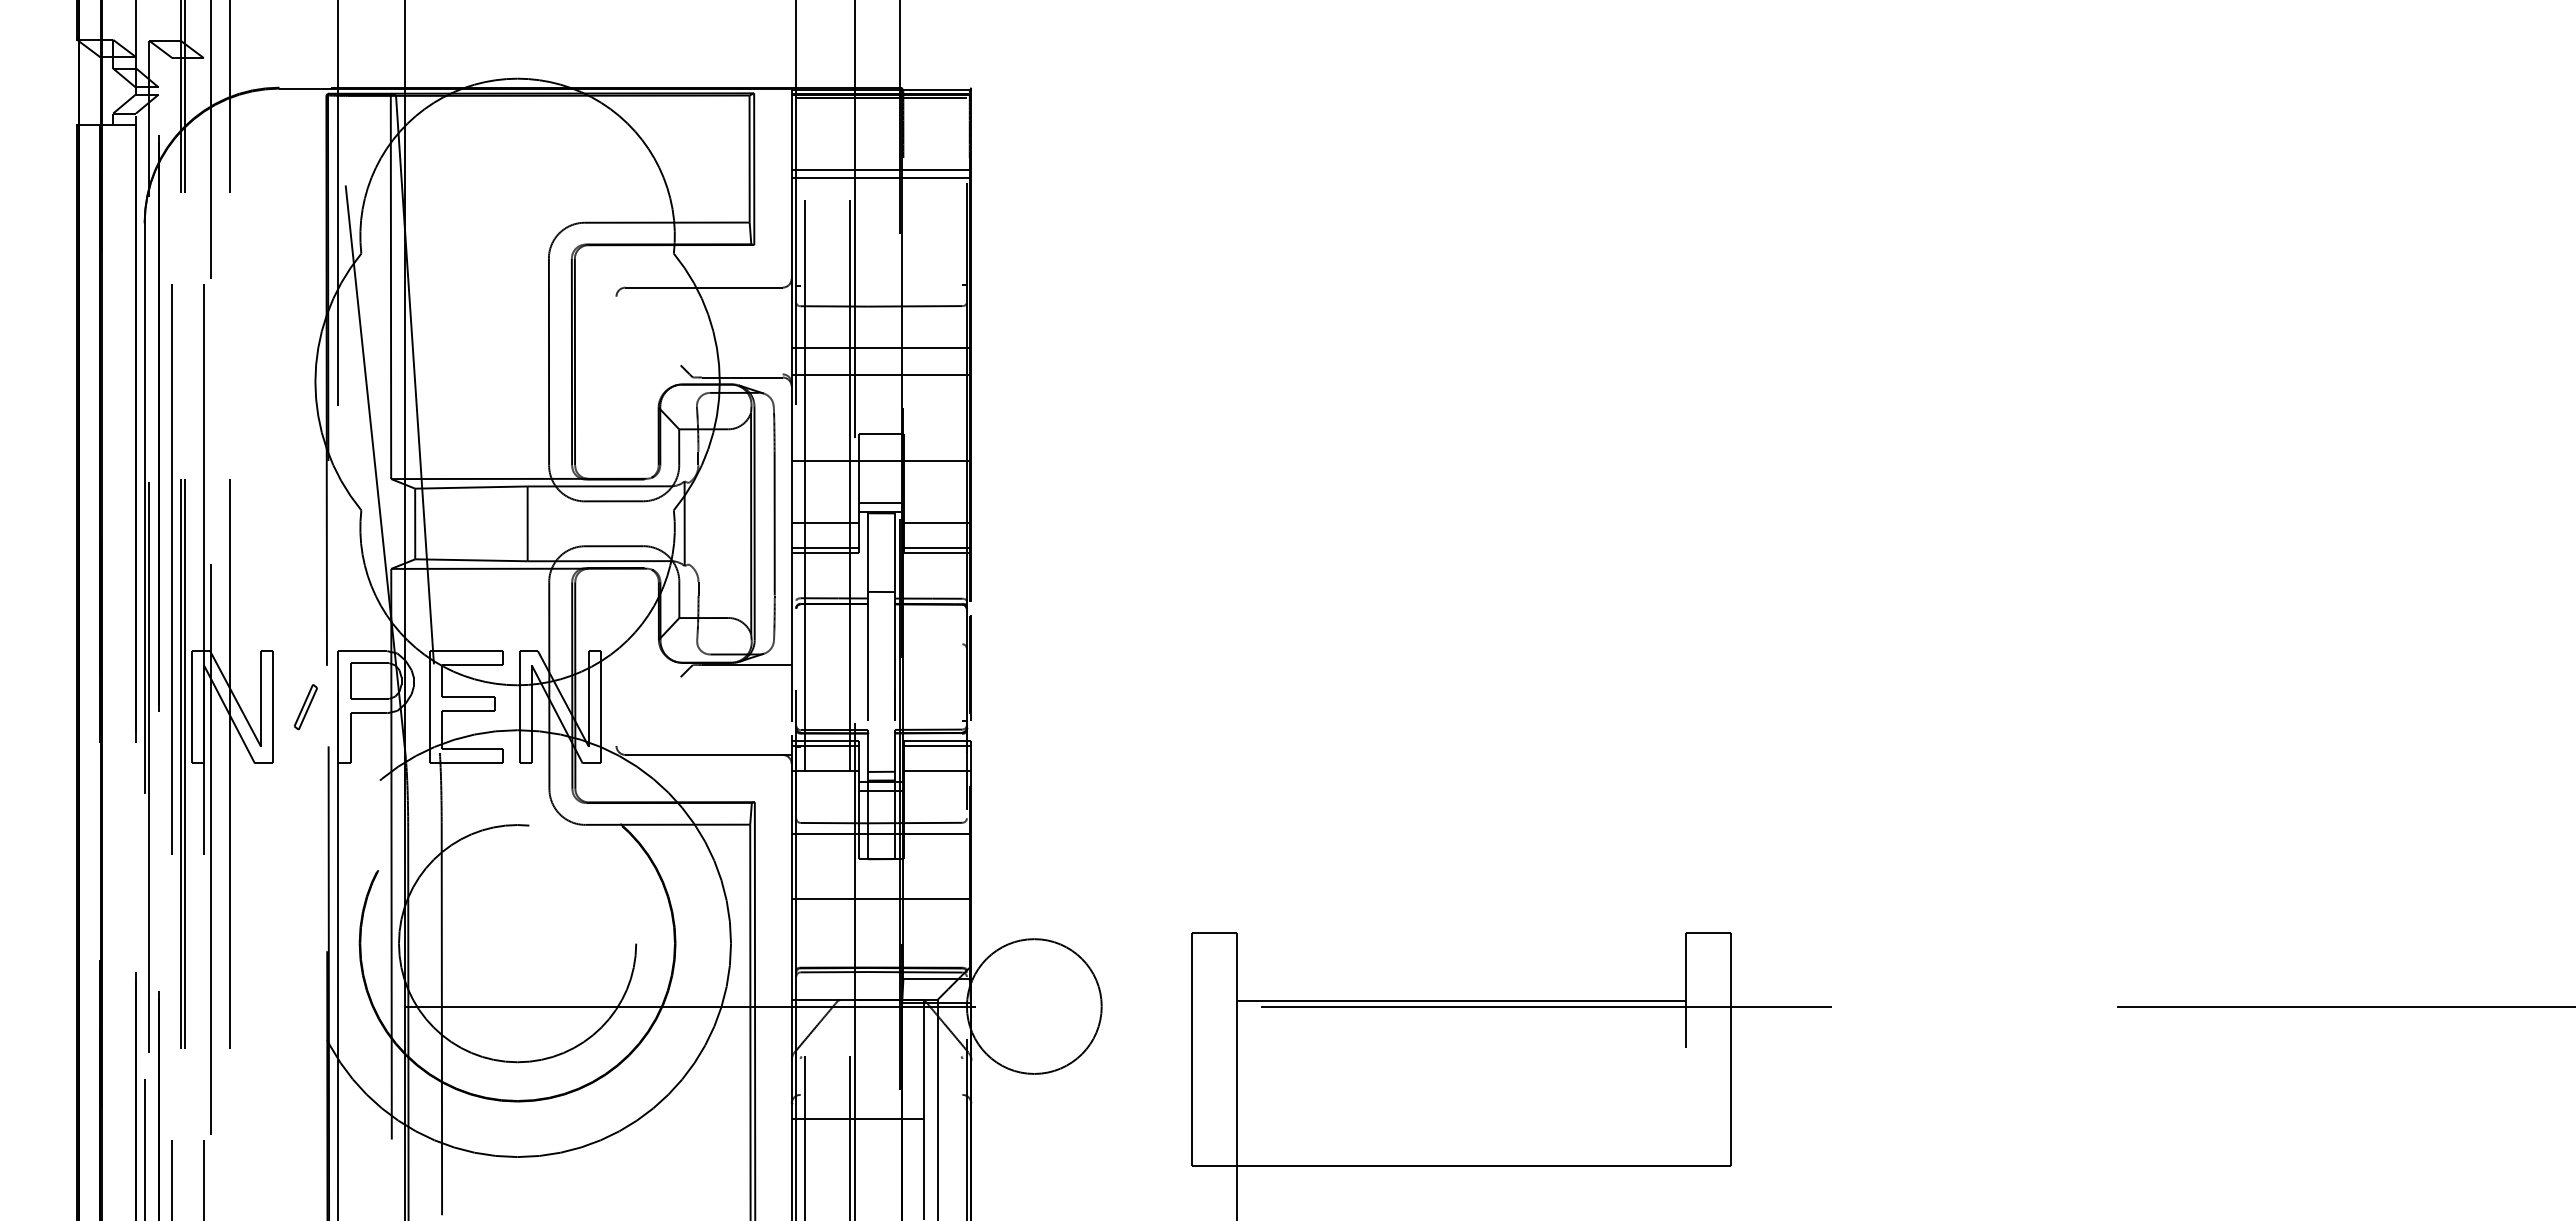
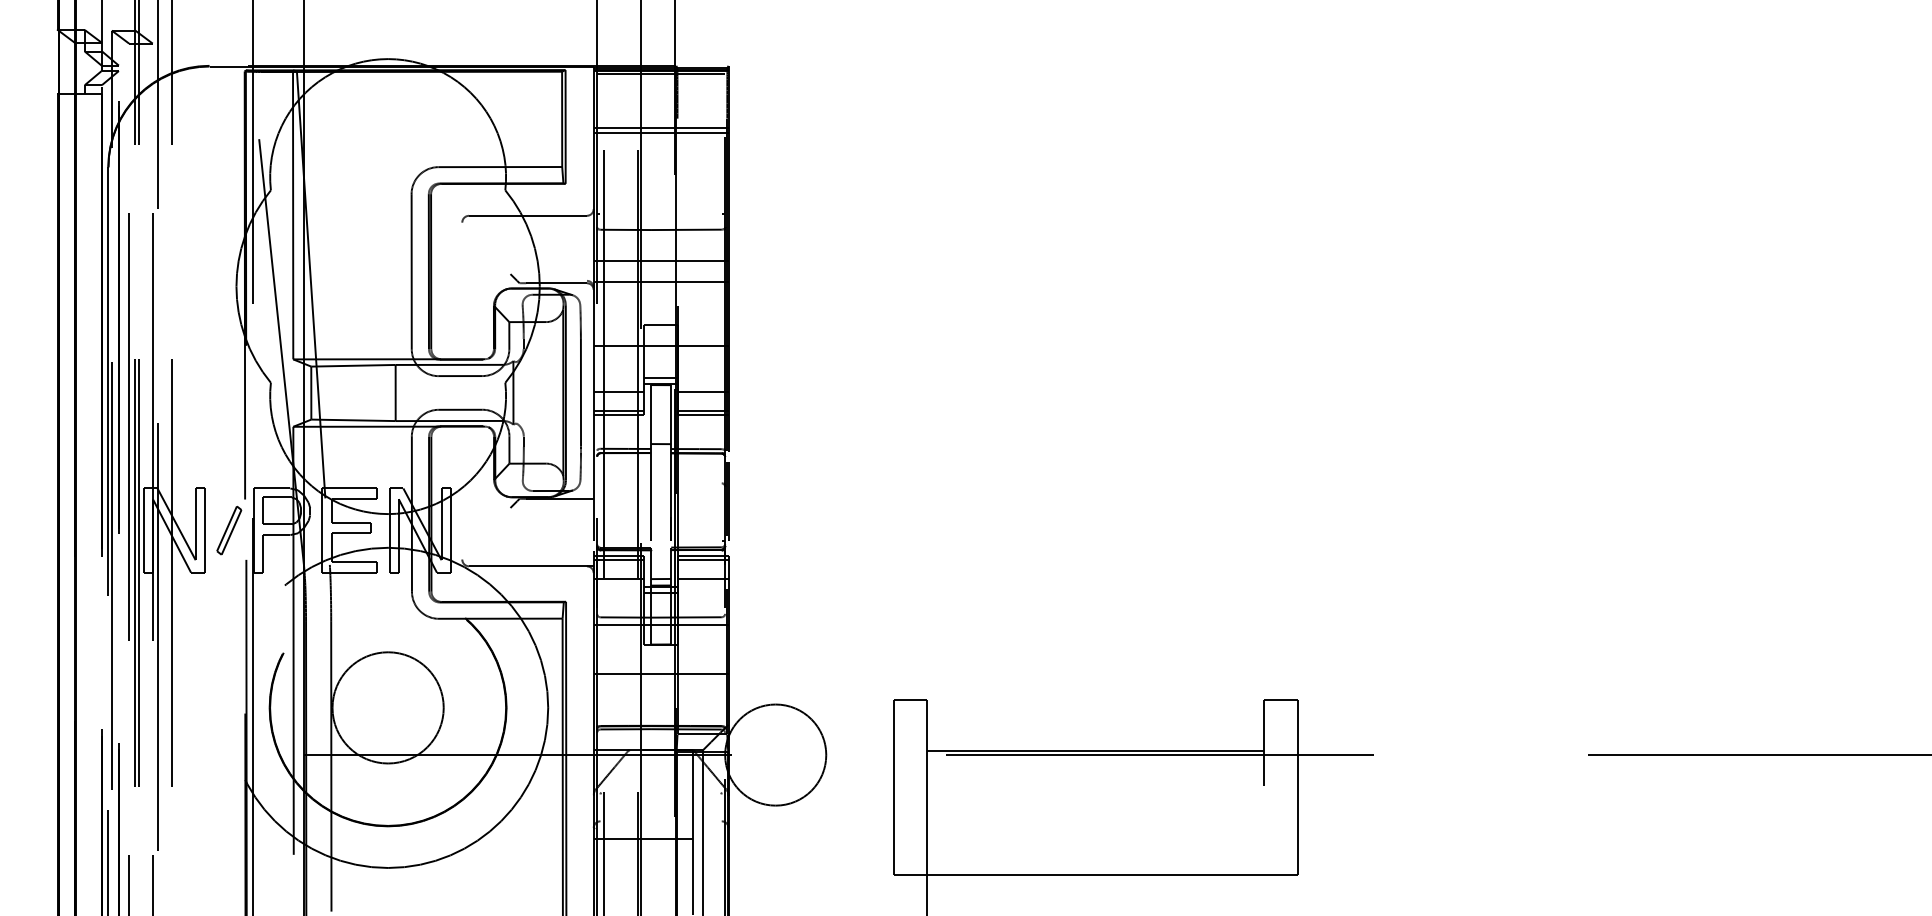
part: (305, 706) -> (229, 530), size x1.43
circle: (517, 943) -> (388, 707), size x0.62

